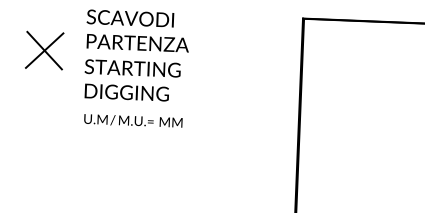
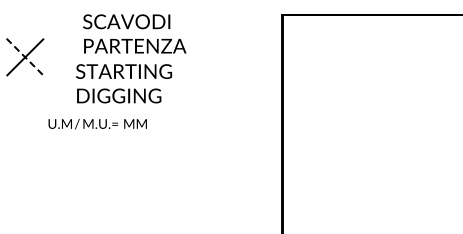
text: (137, 30) -> (134, 33), moved
line: (44, 50) -> (25, 57), solid -> dashed
text: (131, 80) -> (123, 83), moved
text: (133, 121) -> (97, 124), moved

